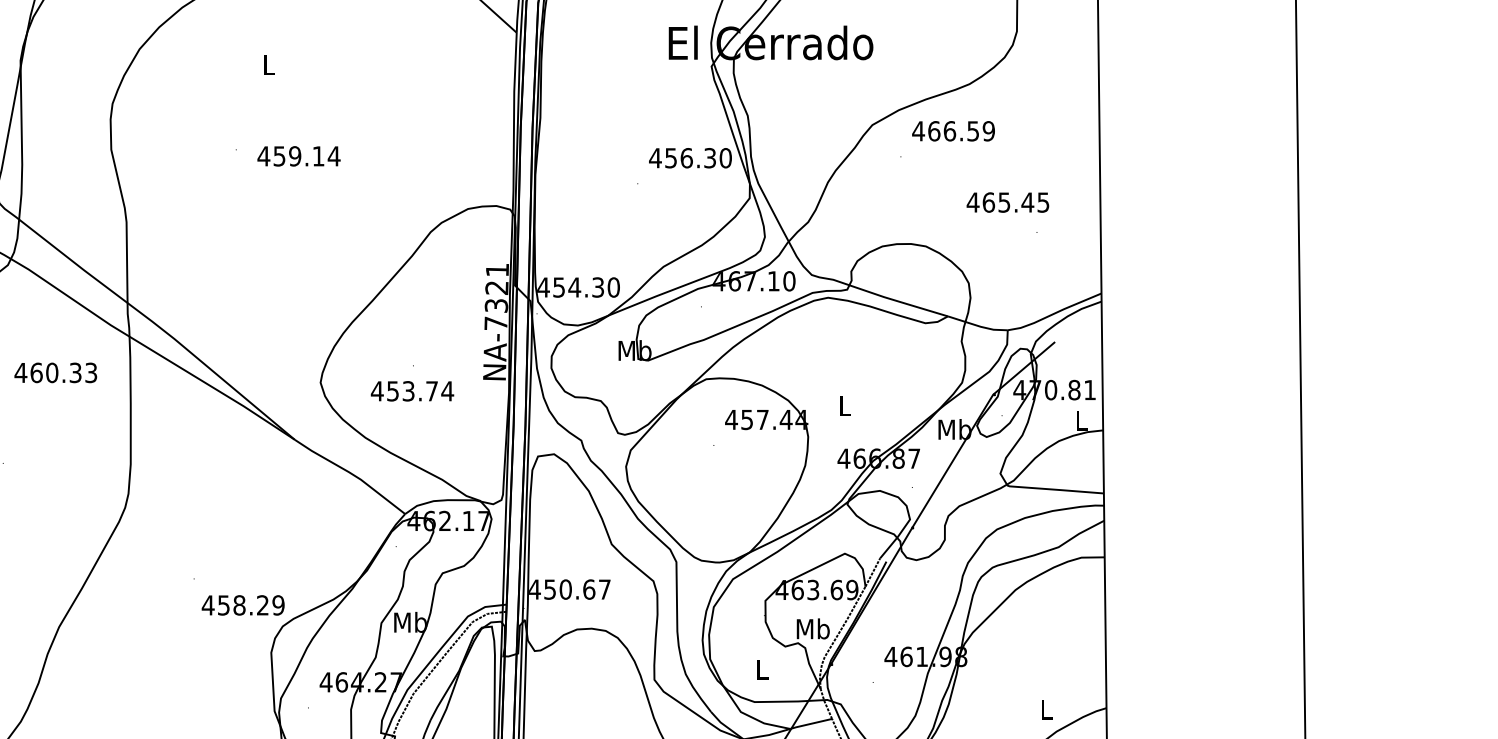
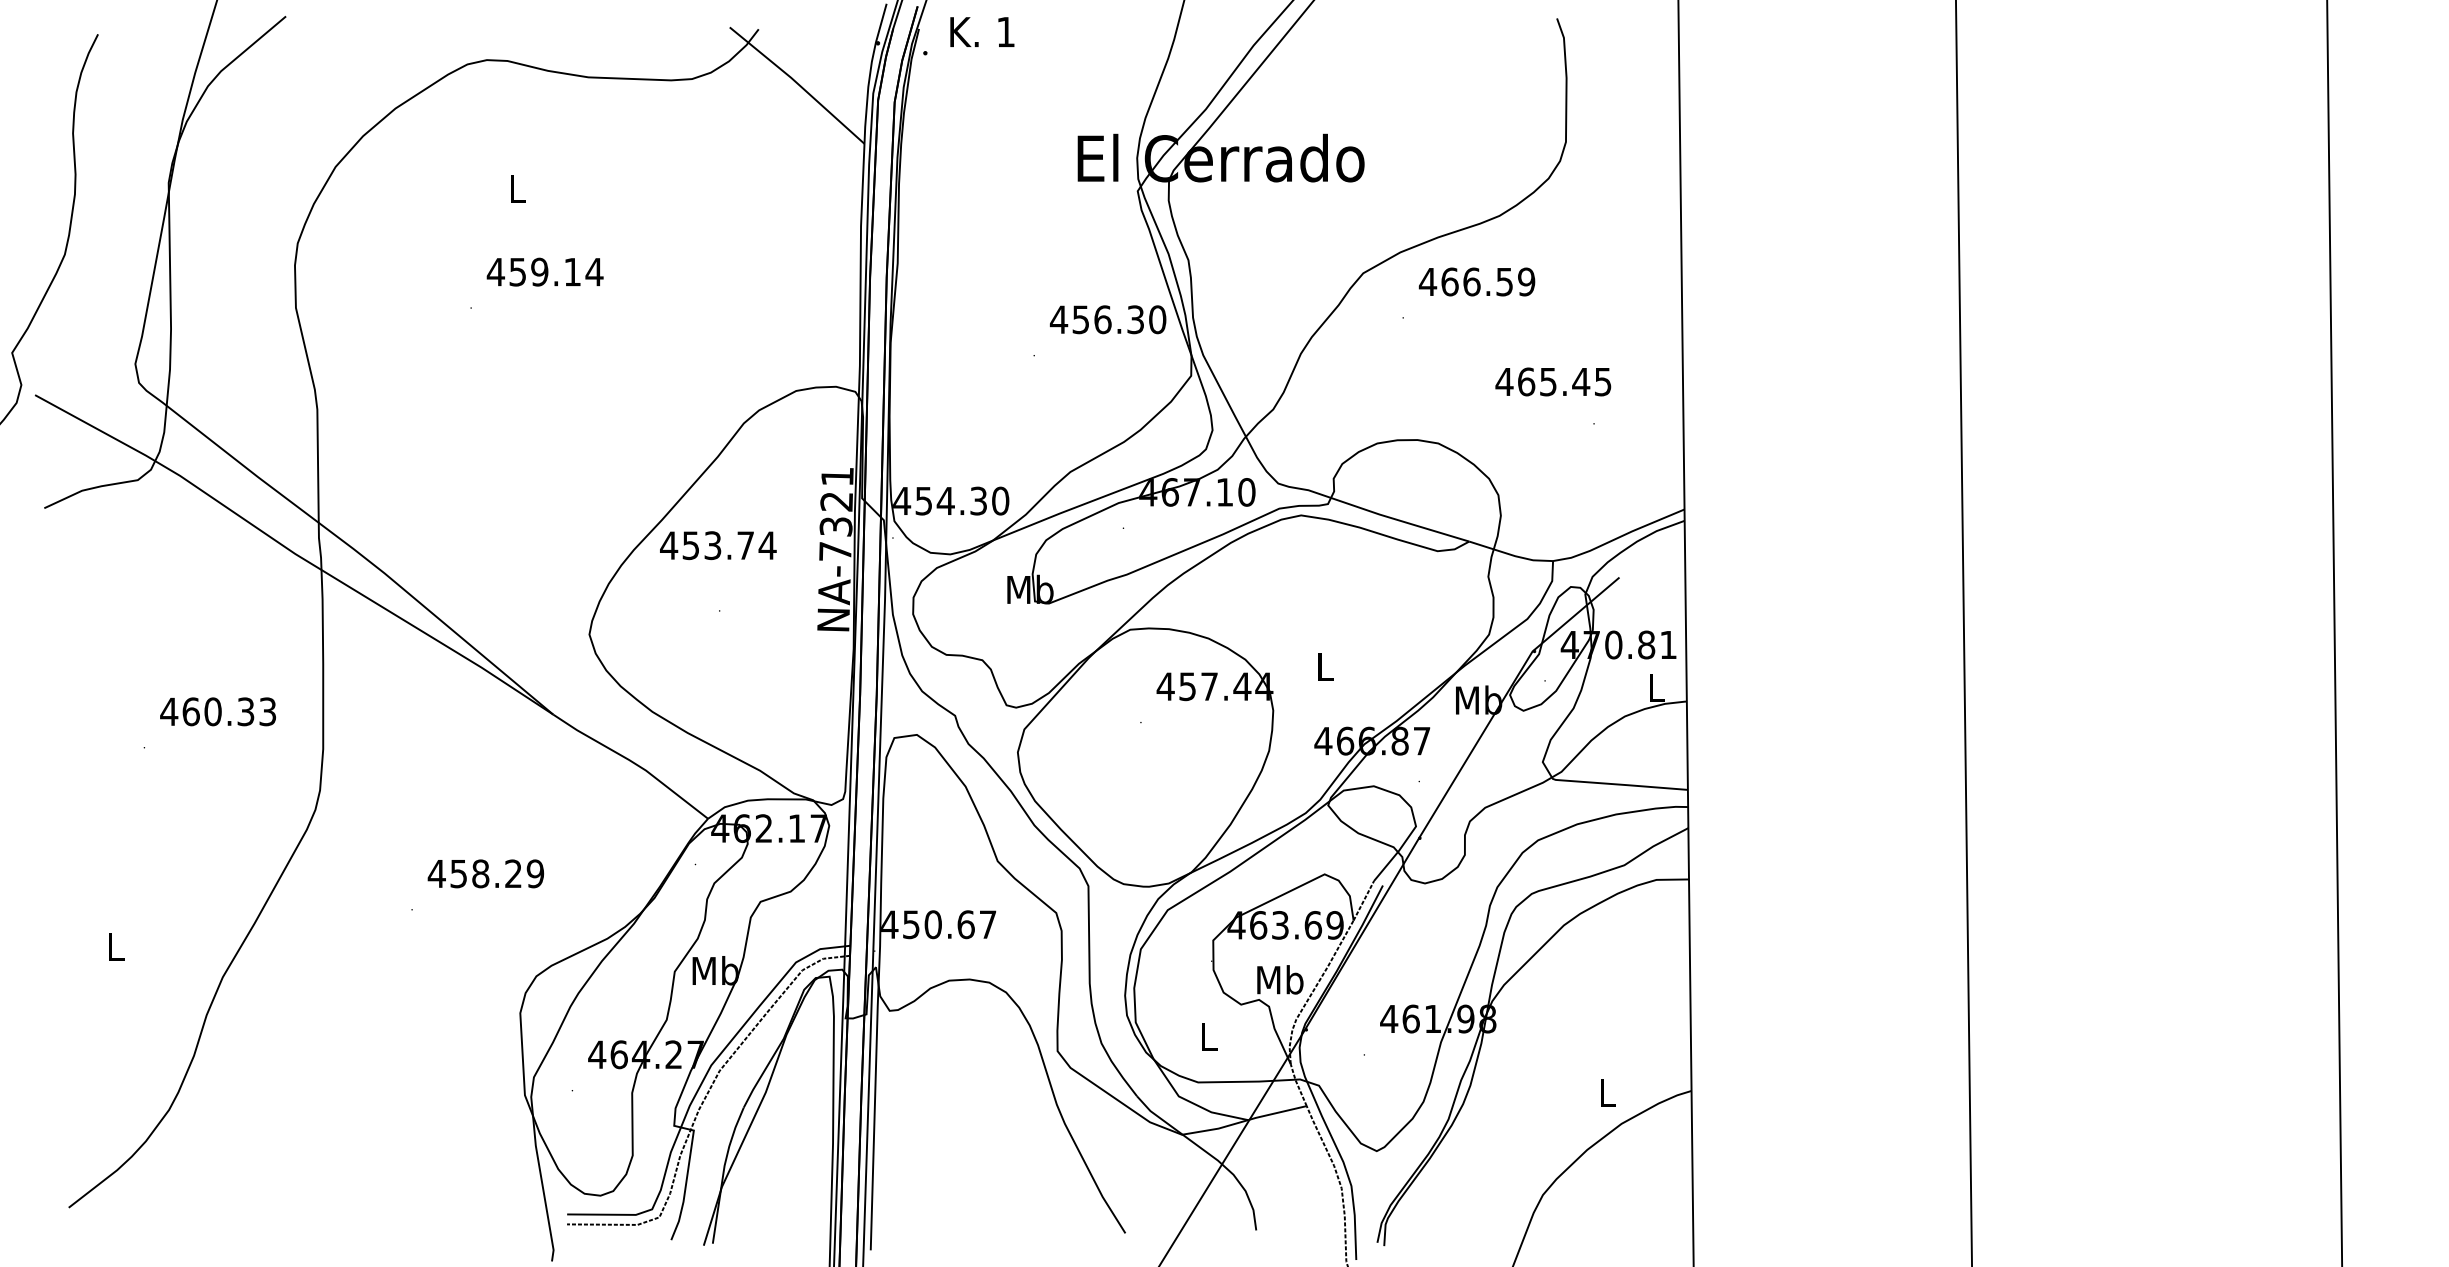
text: (298, 155) -> (544, 271), moved
text: (55, 372) -> (217, 711), moved
text: (412, 391) -> (718, 545), moved
text: (242, 605) -> (485, 873), moved

